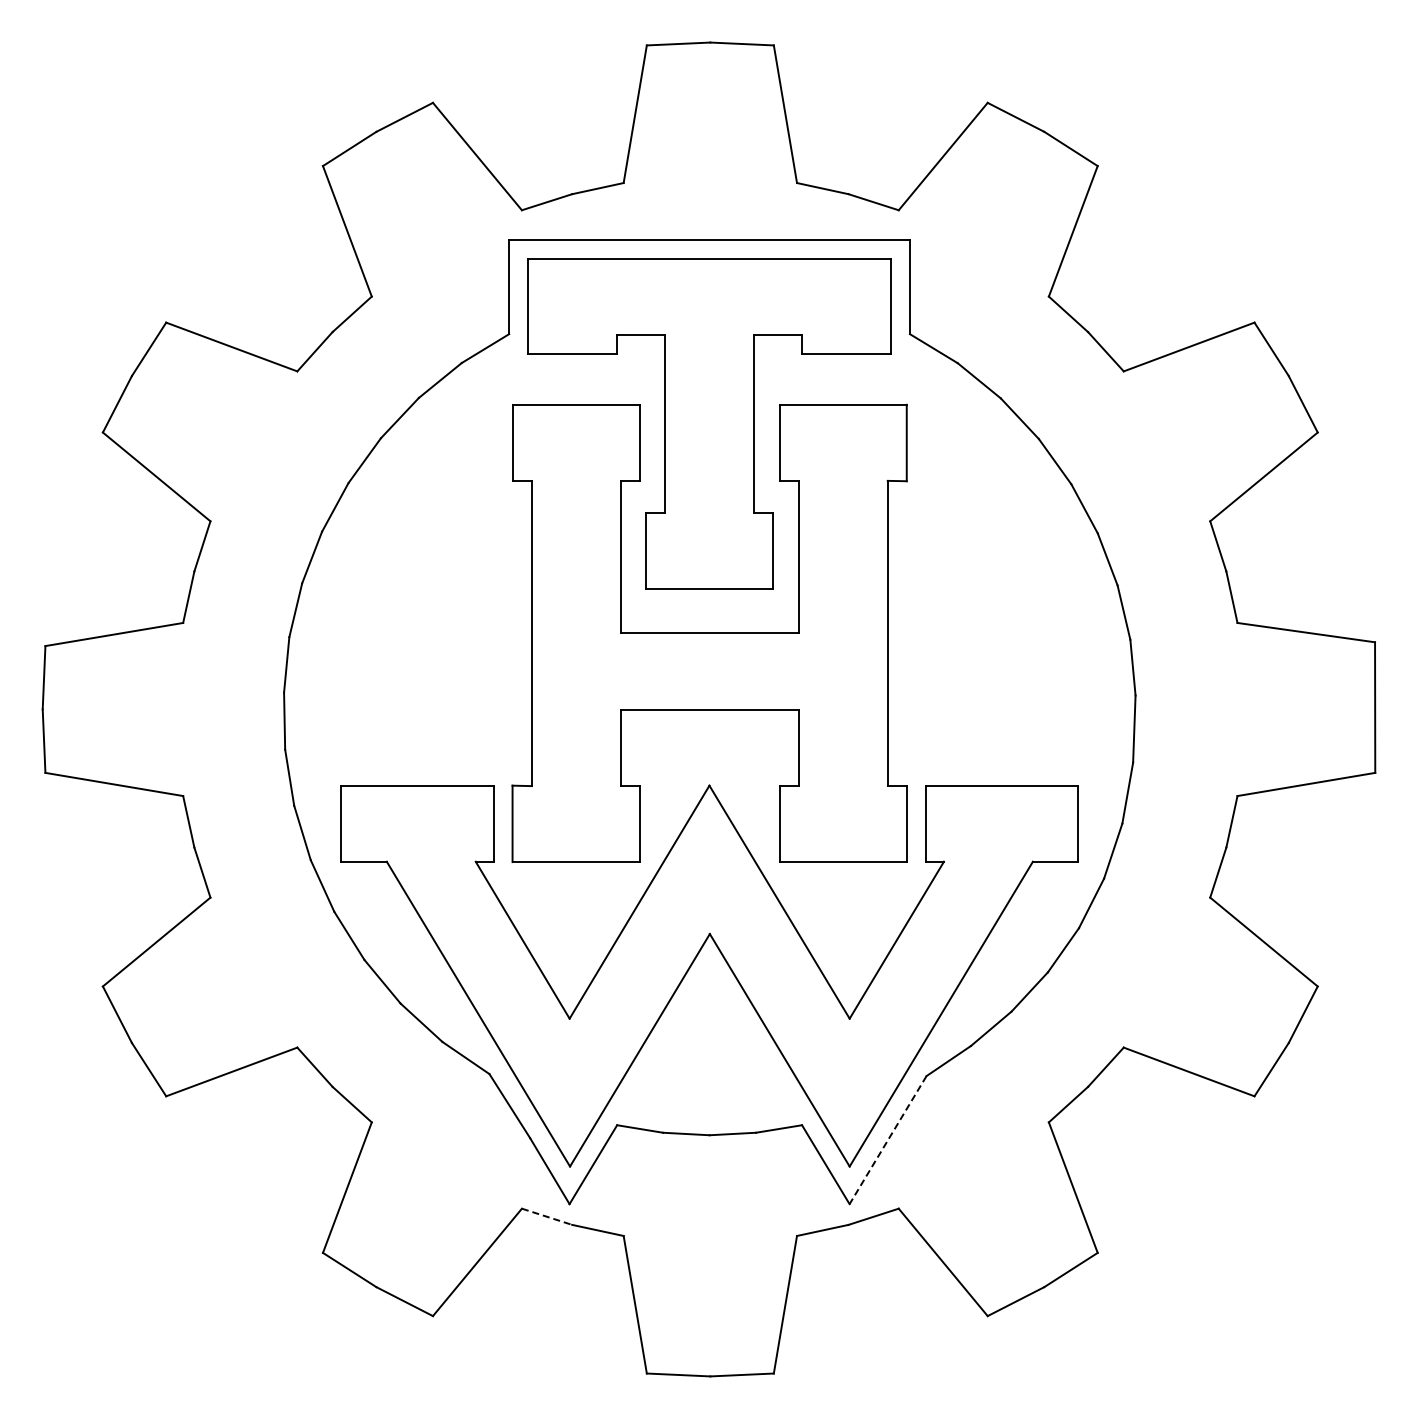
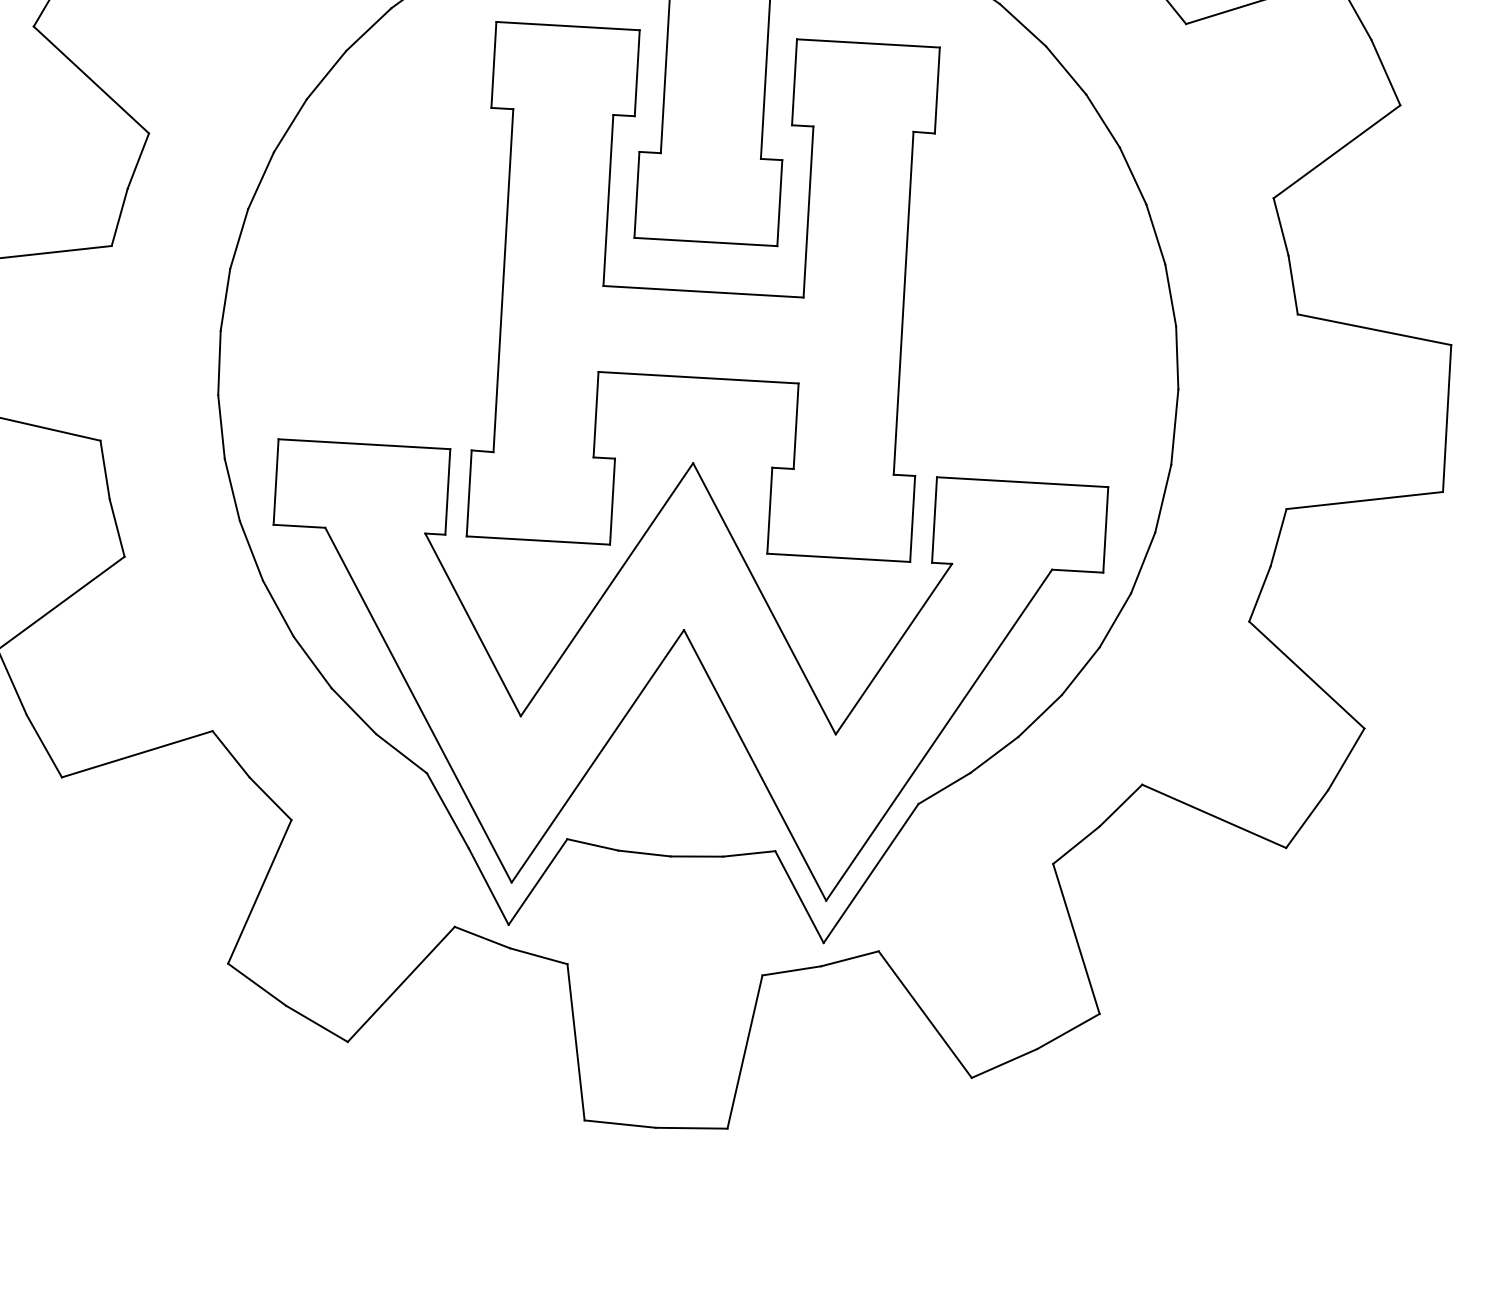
line: (888, 1140) -> (871, 873), dashed -> solid
line: (547, 1216) -> (483, 937), dashed -> solid

